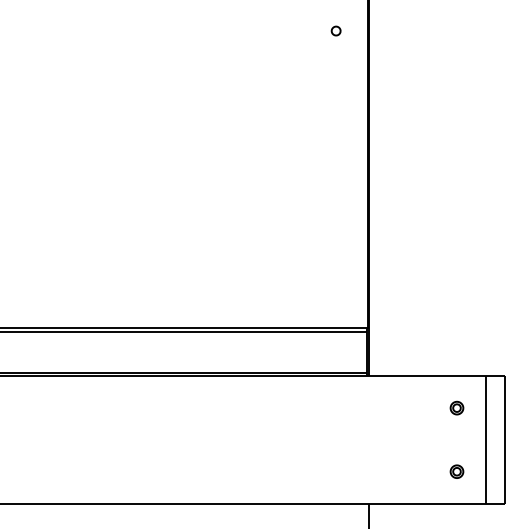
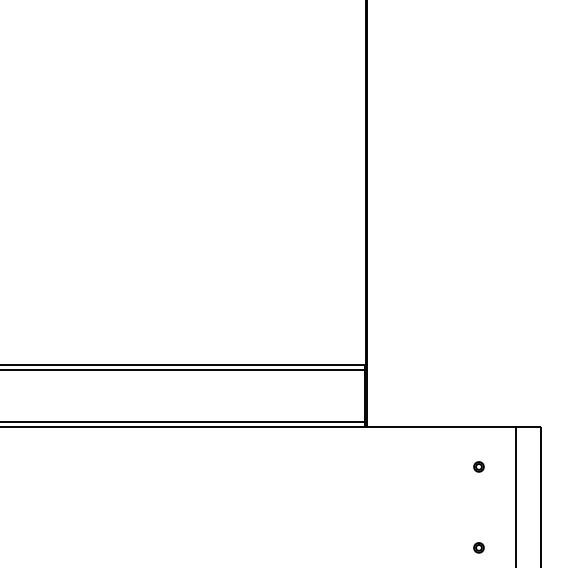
part: (456, 407) -> (478, 466), size x0.6
part: (456, 471) -> (478, 547), size x0.6

